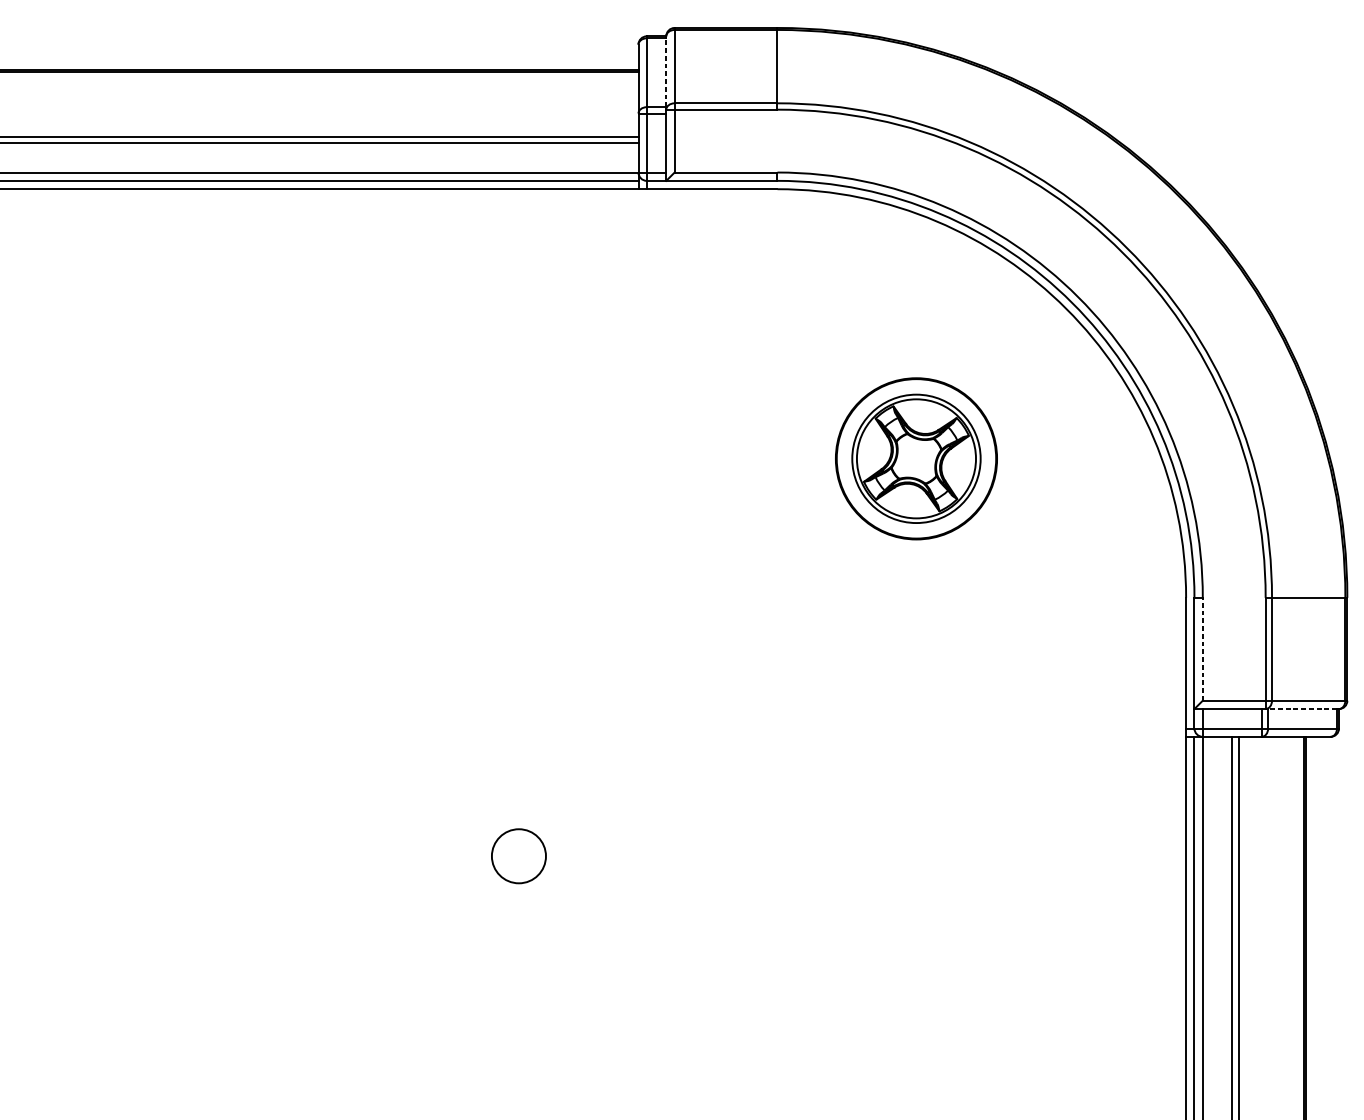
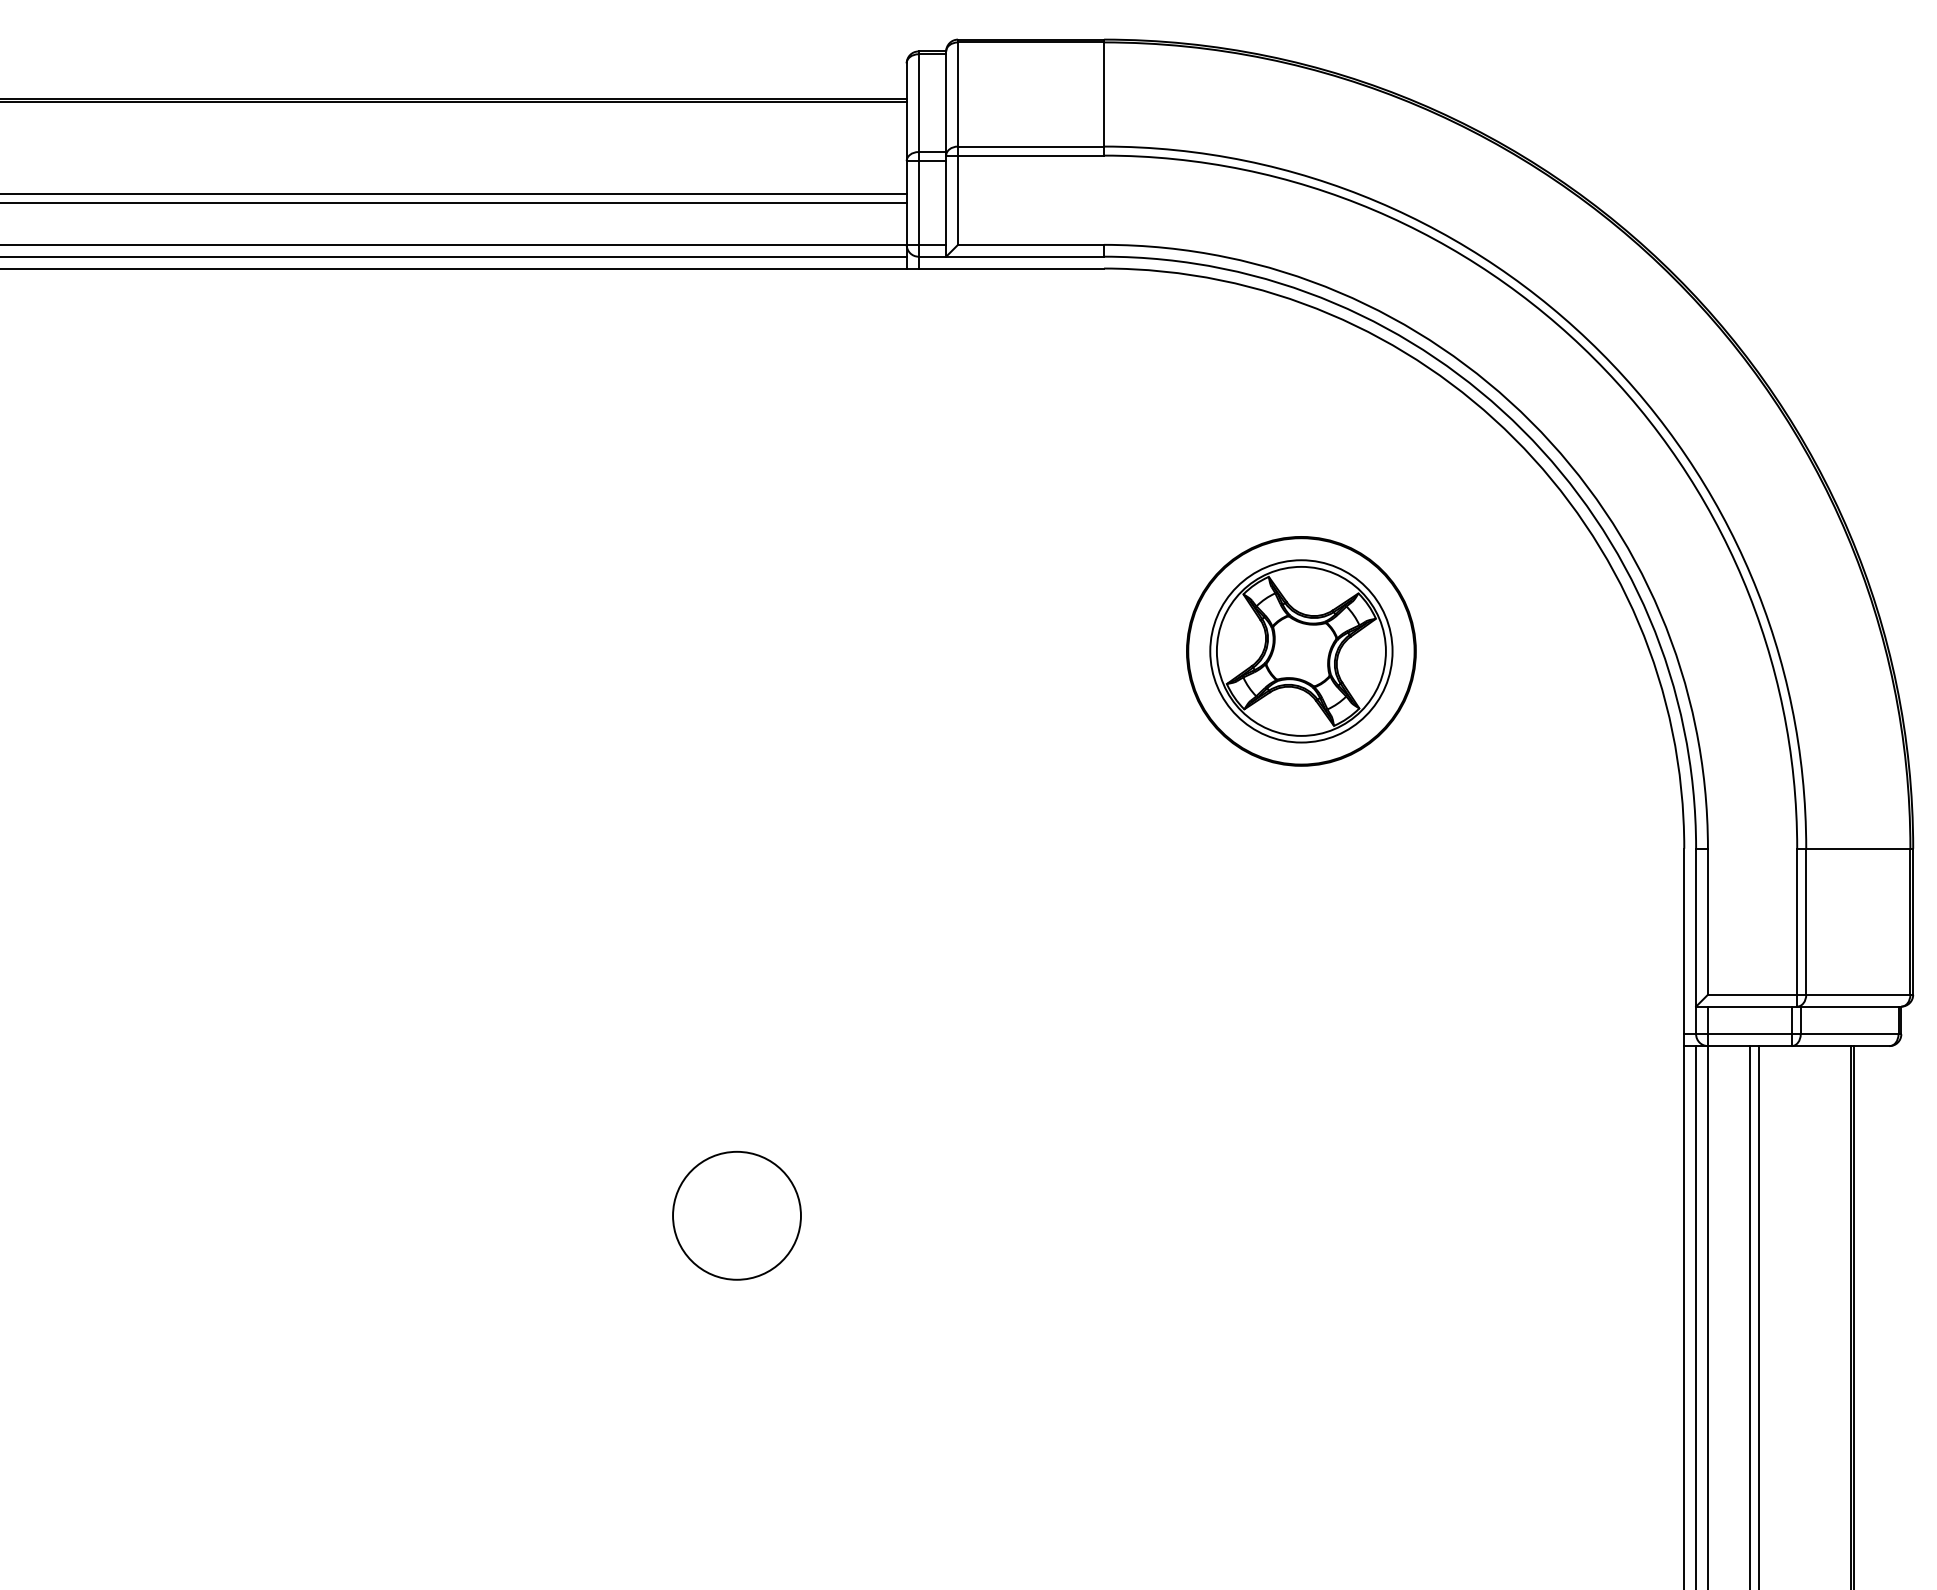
line: (666, 72) -> (946, 103), dashed -> solid
line: (1202, 649) -> (1707, 921), dashed -> solid
line: (1302, 708) -> (1849, 1006), dashed -> solid
circle: (518, 856) -> (736, 1215), size x1.67

